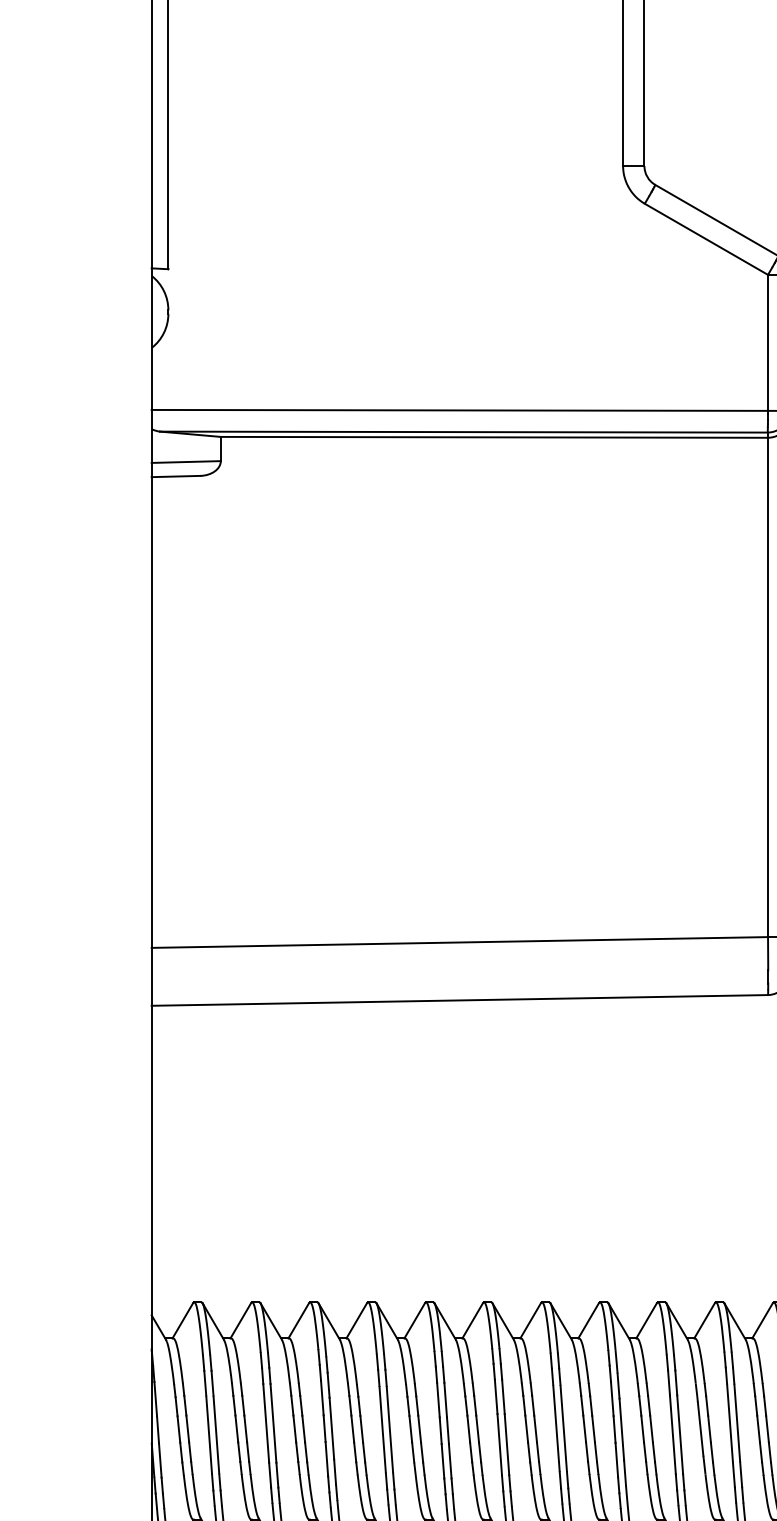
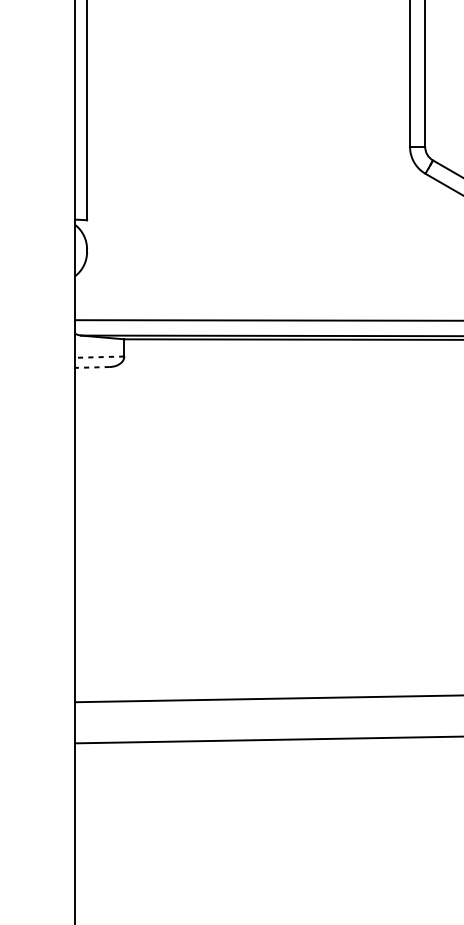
line: (186, 462) -> (99, 357), solid -> dashed
line: (175, 476) -> (92, 367), solid -> dashed

